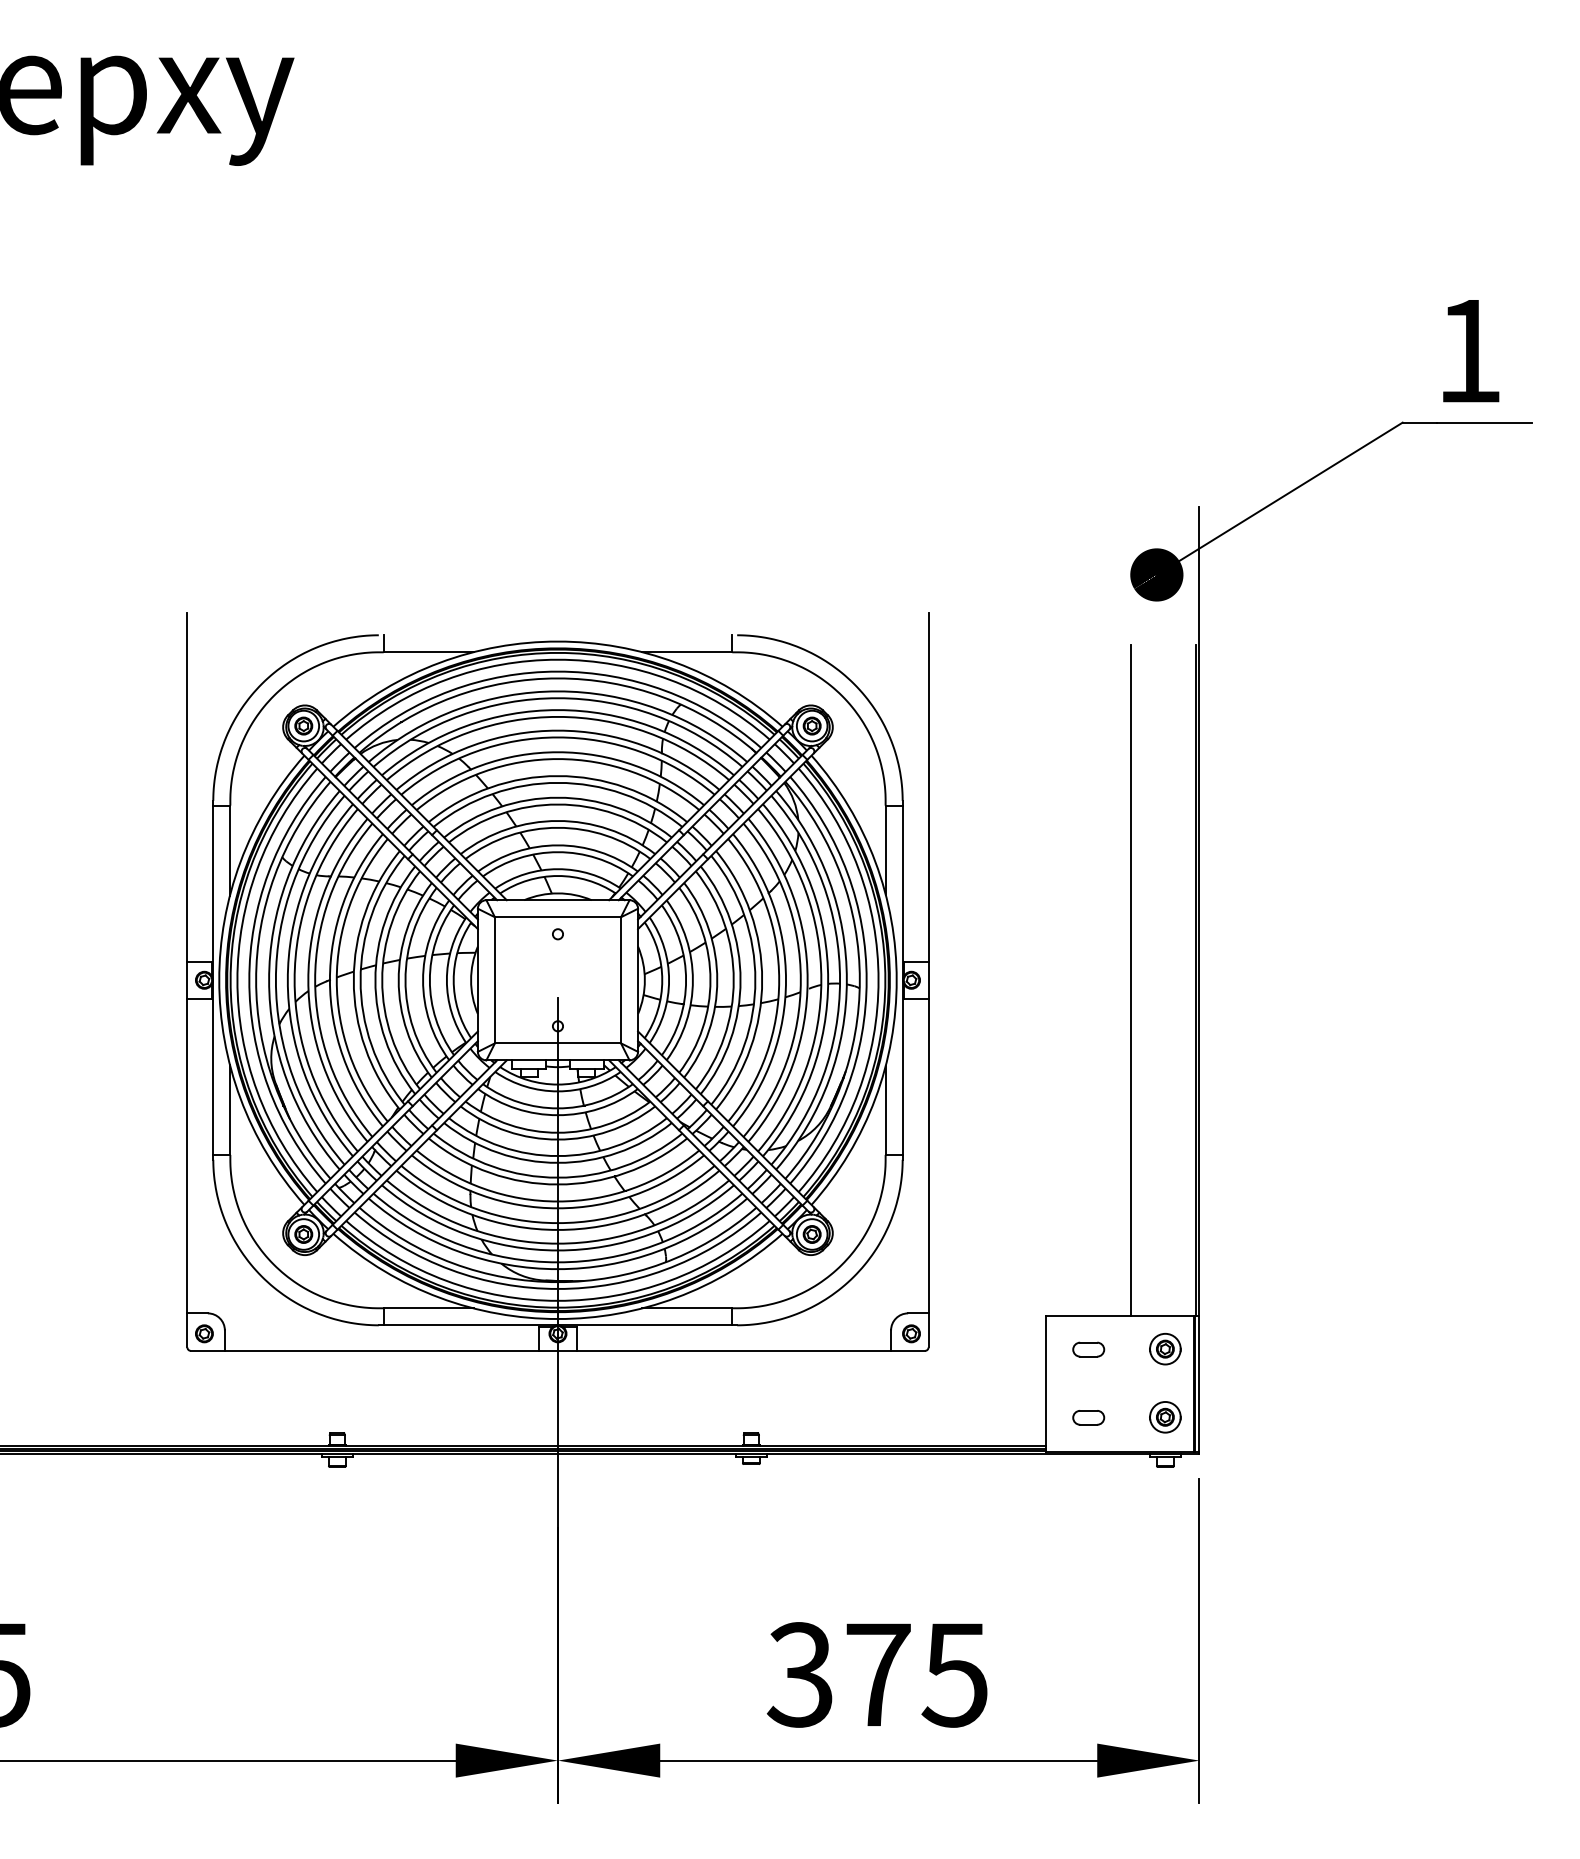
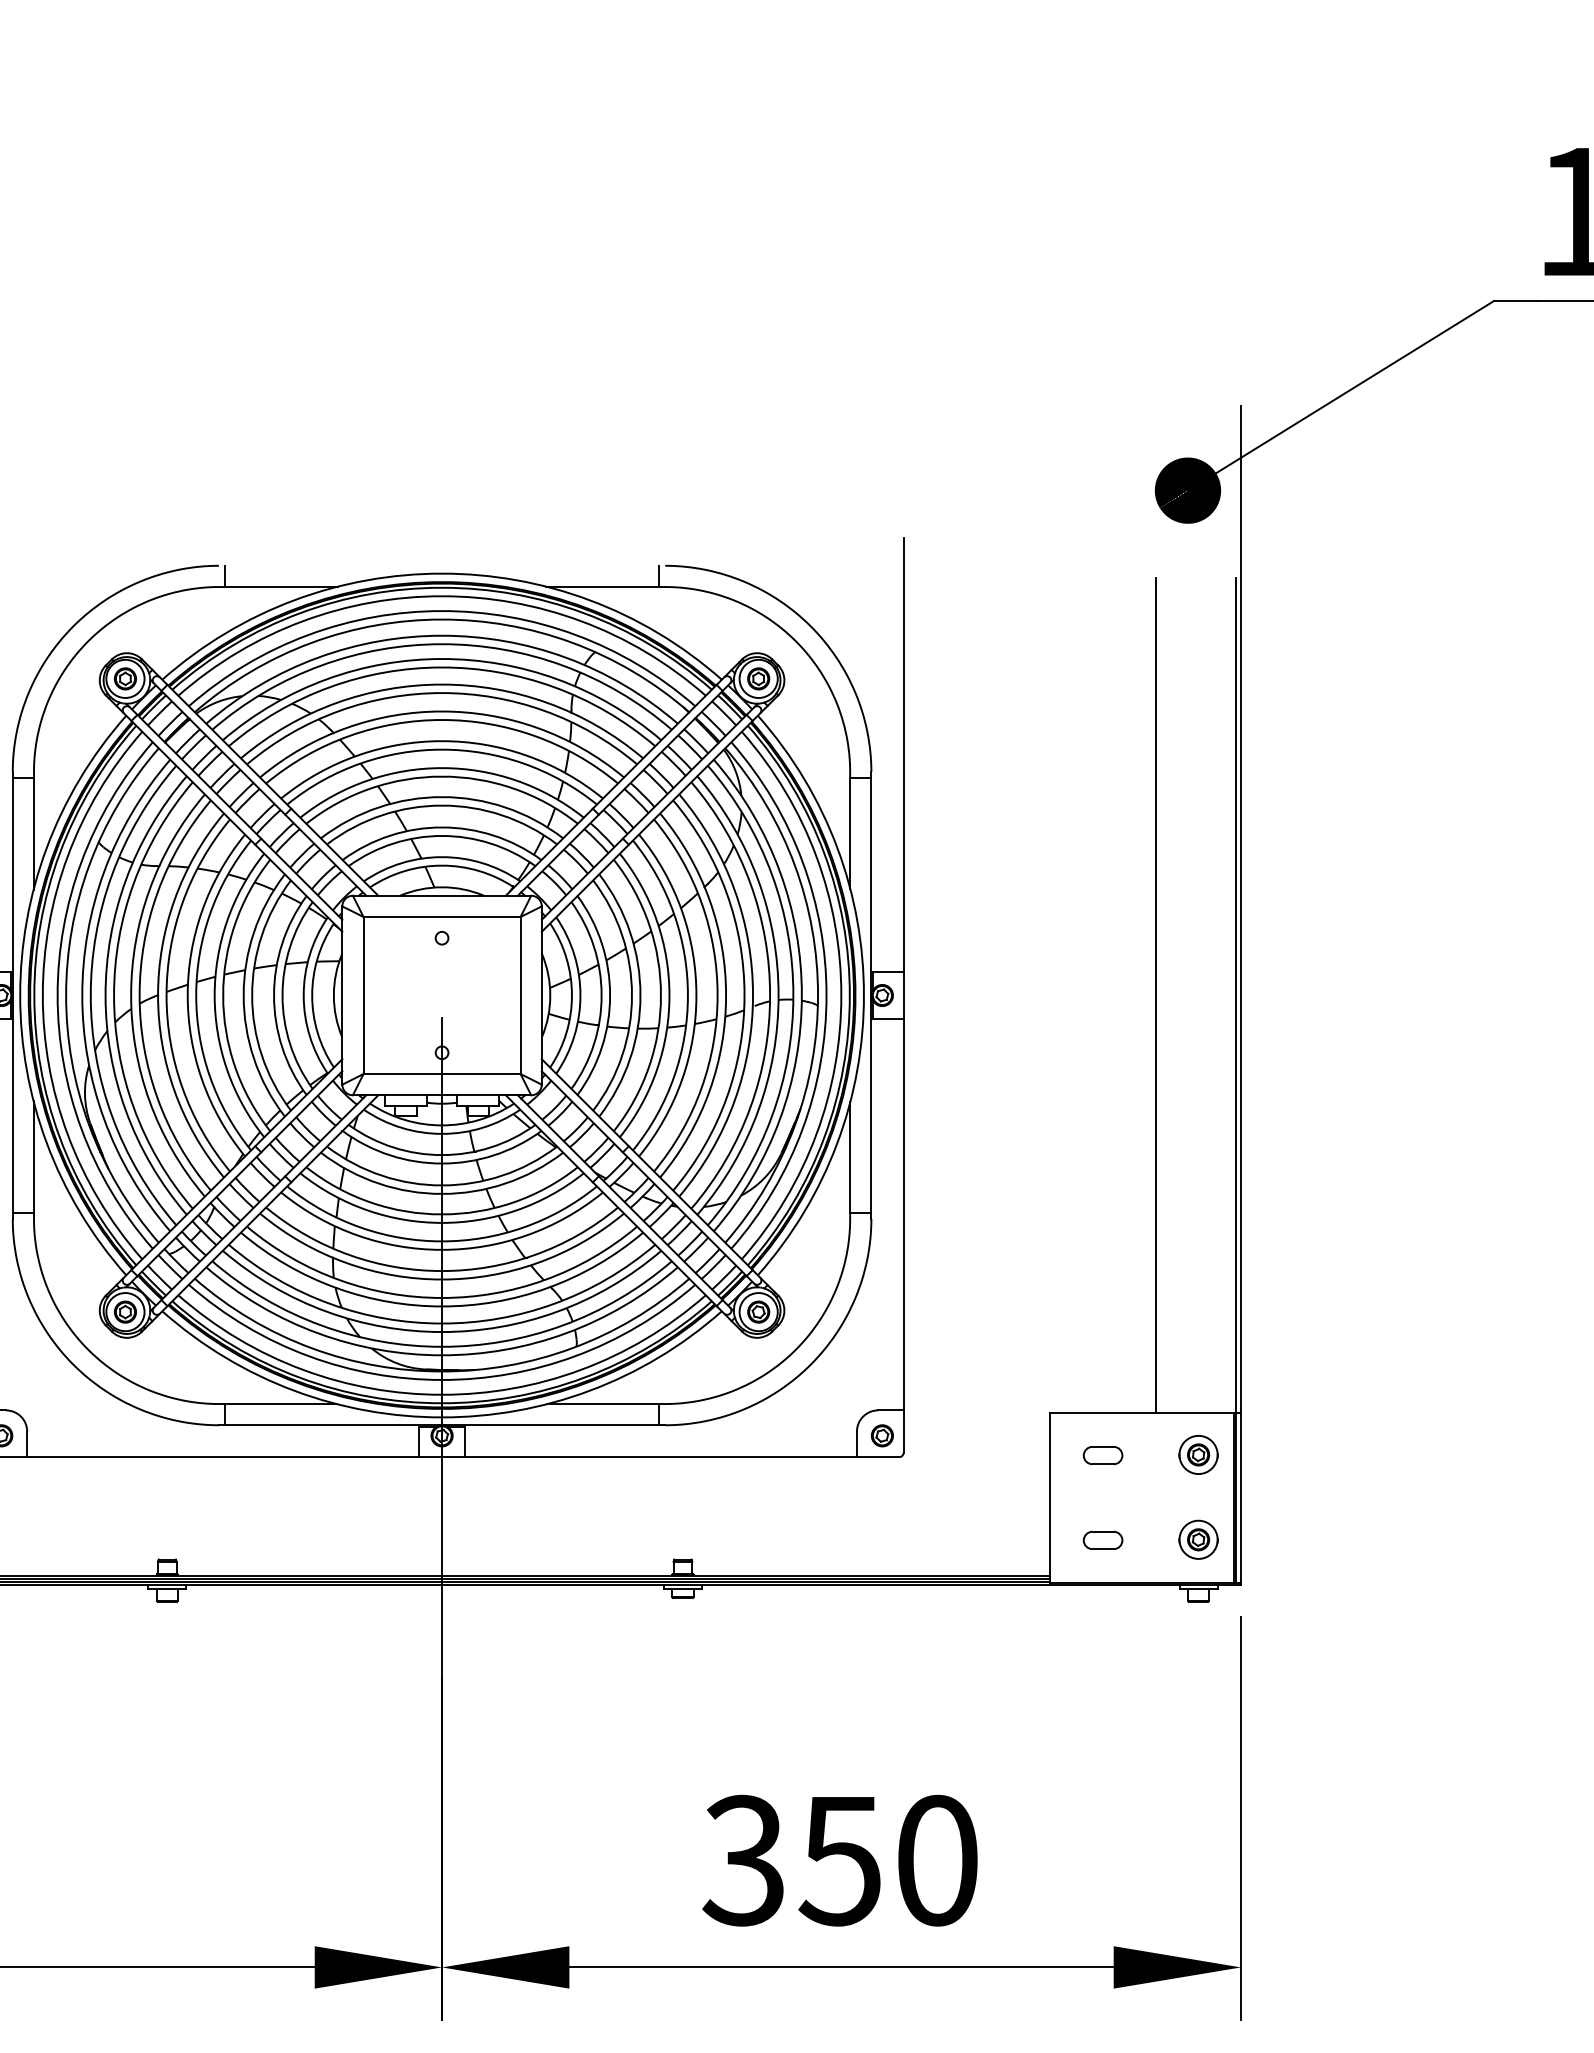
text: (915, 1674) -> (887, 1860), 375 -> 350

